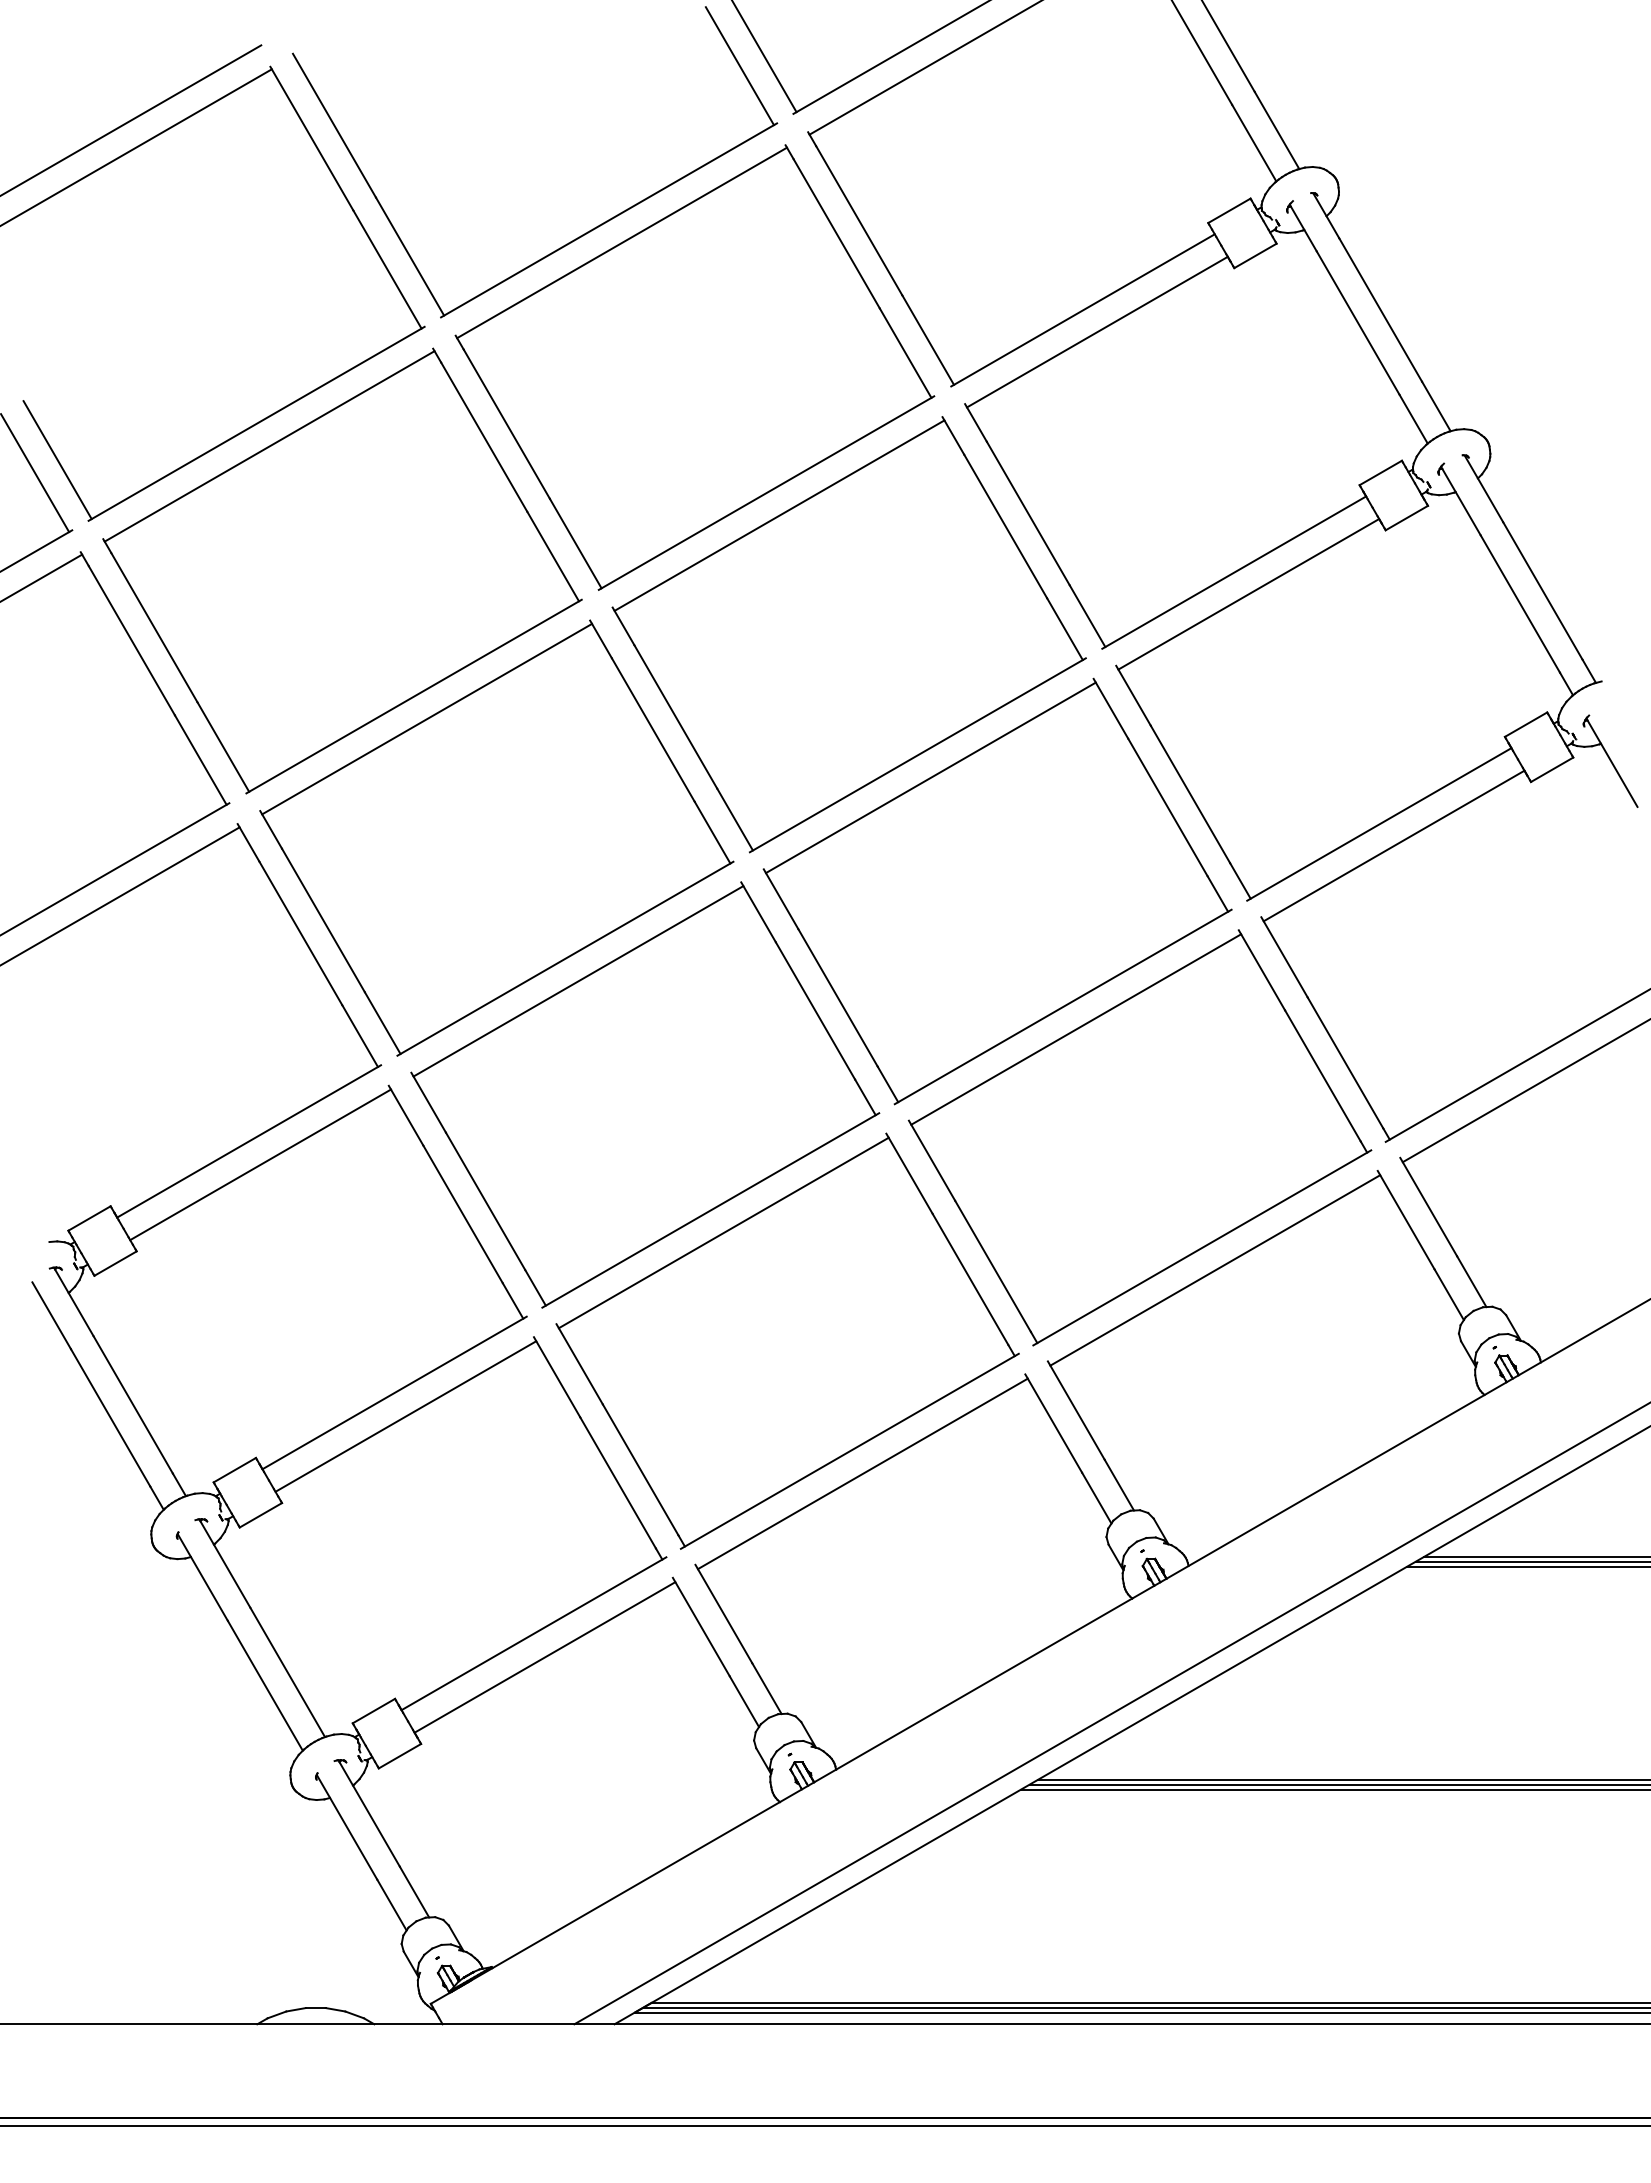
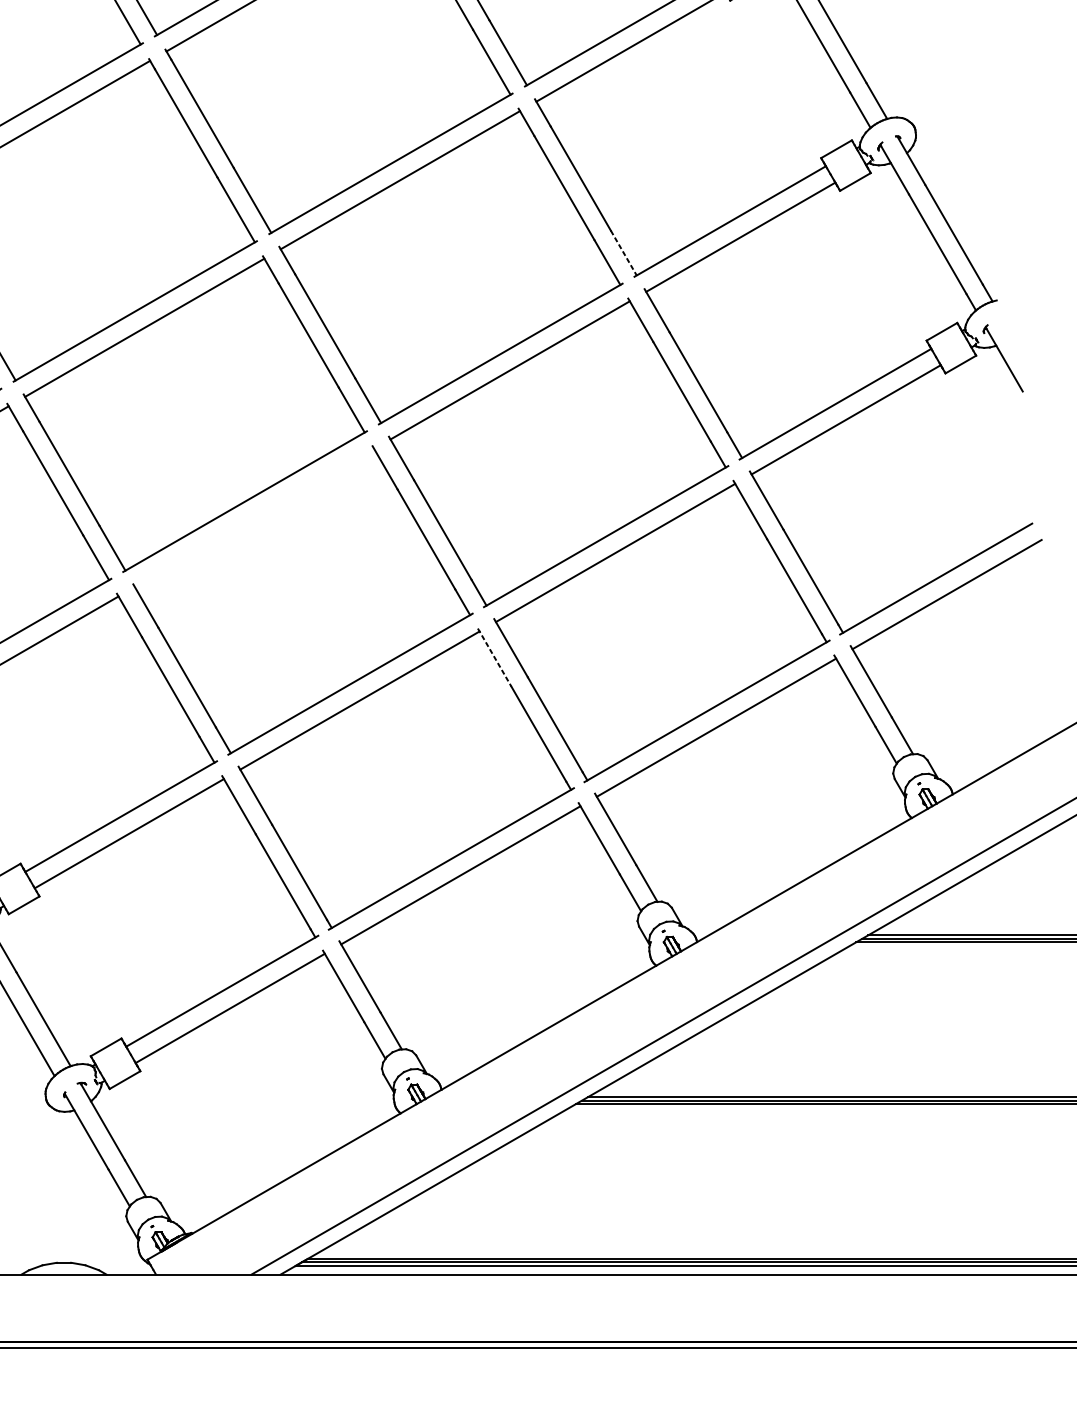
line: (1087, 616) -> (623, 253), solid -> dashed
line: (578, 981) -> (254, 518), removed
line: (909, 1174) -> (494, 658), solid -> dashed

